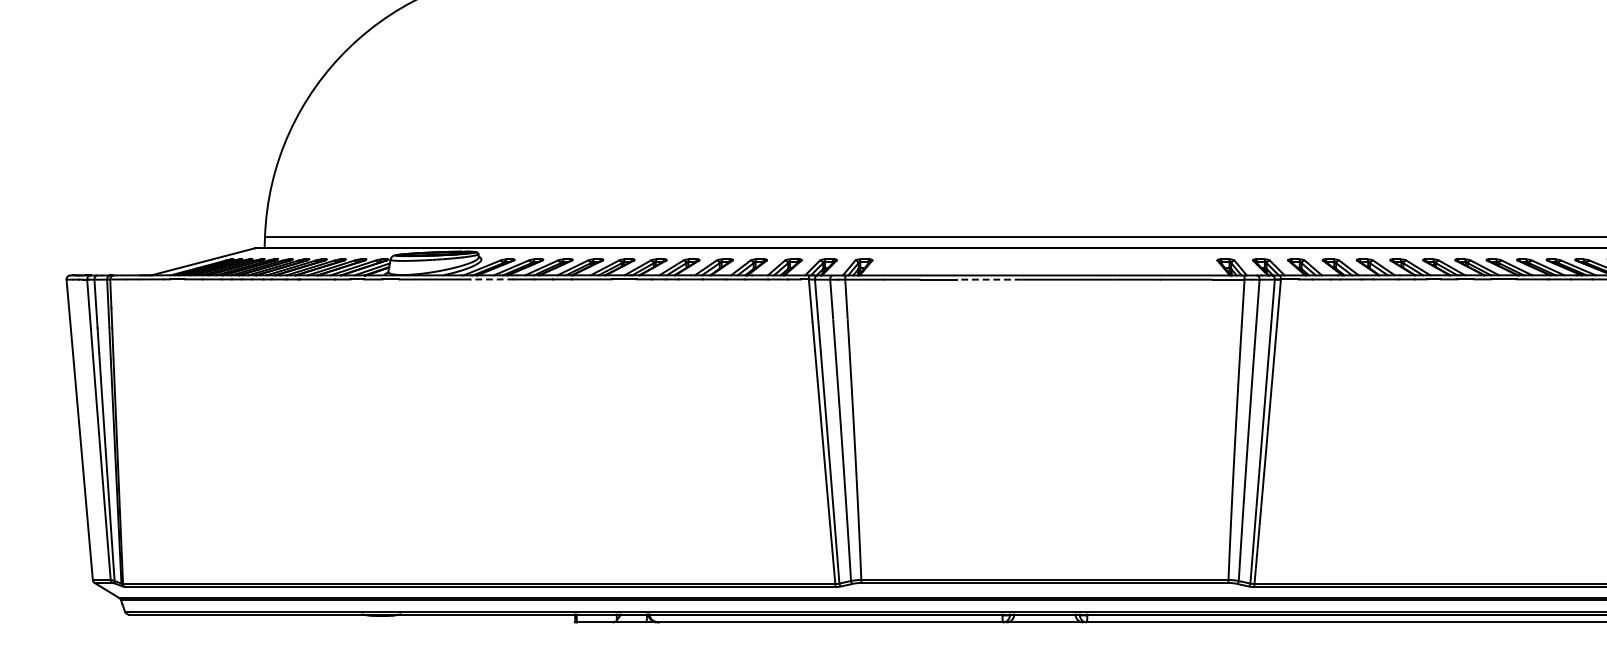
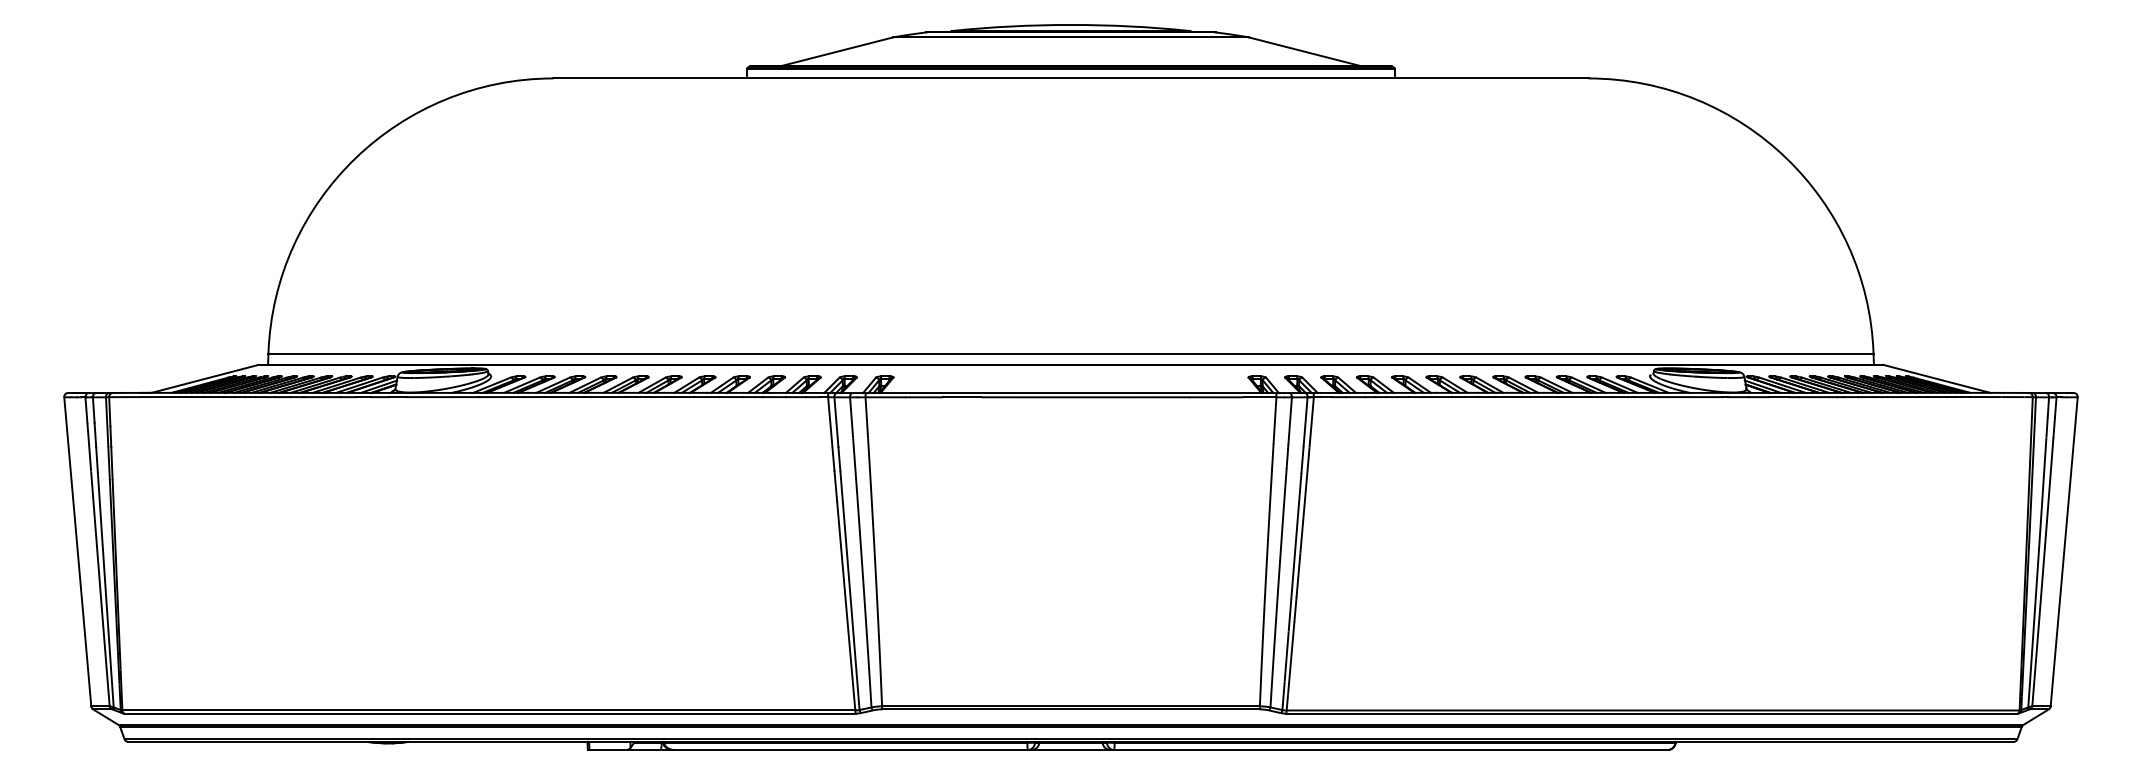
line: (492, 279) -> (502, 397), dashed -> solid
line: (989, 279) -> (1013, 397), dashed -> solid

